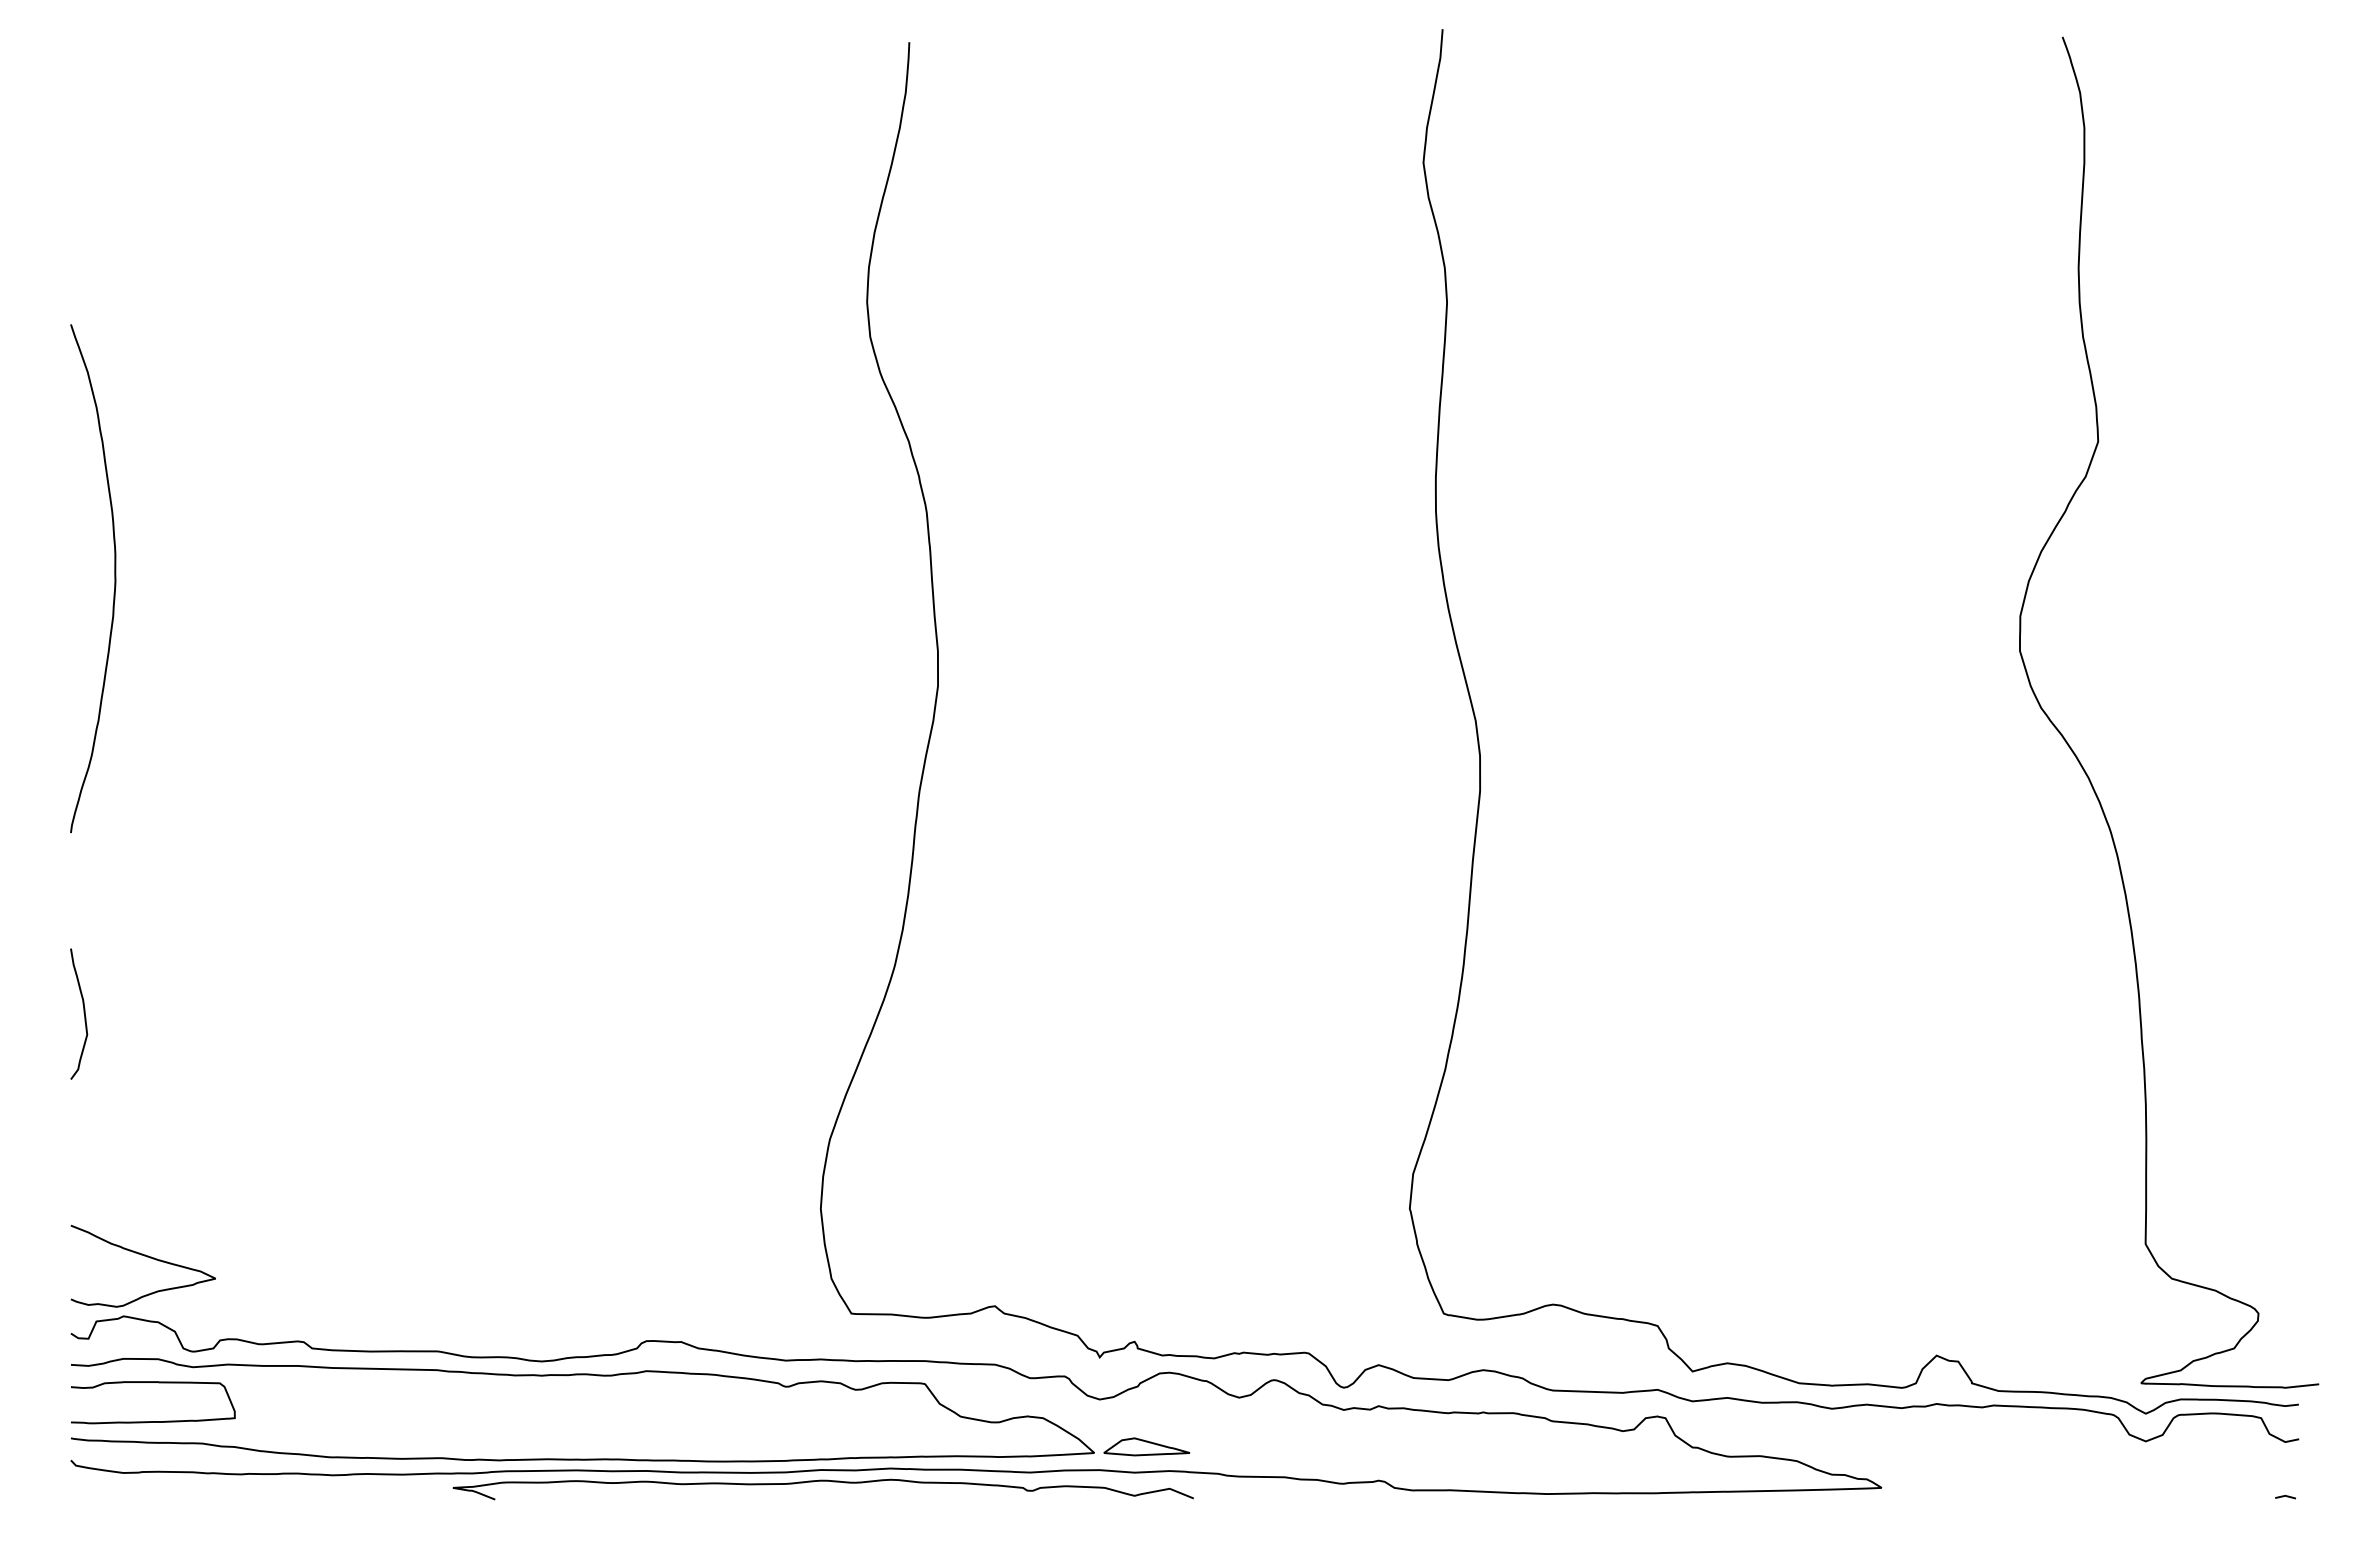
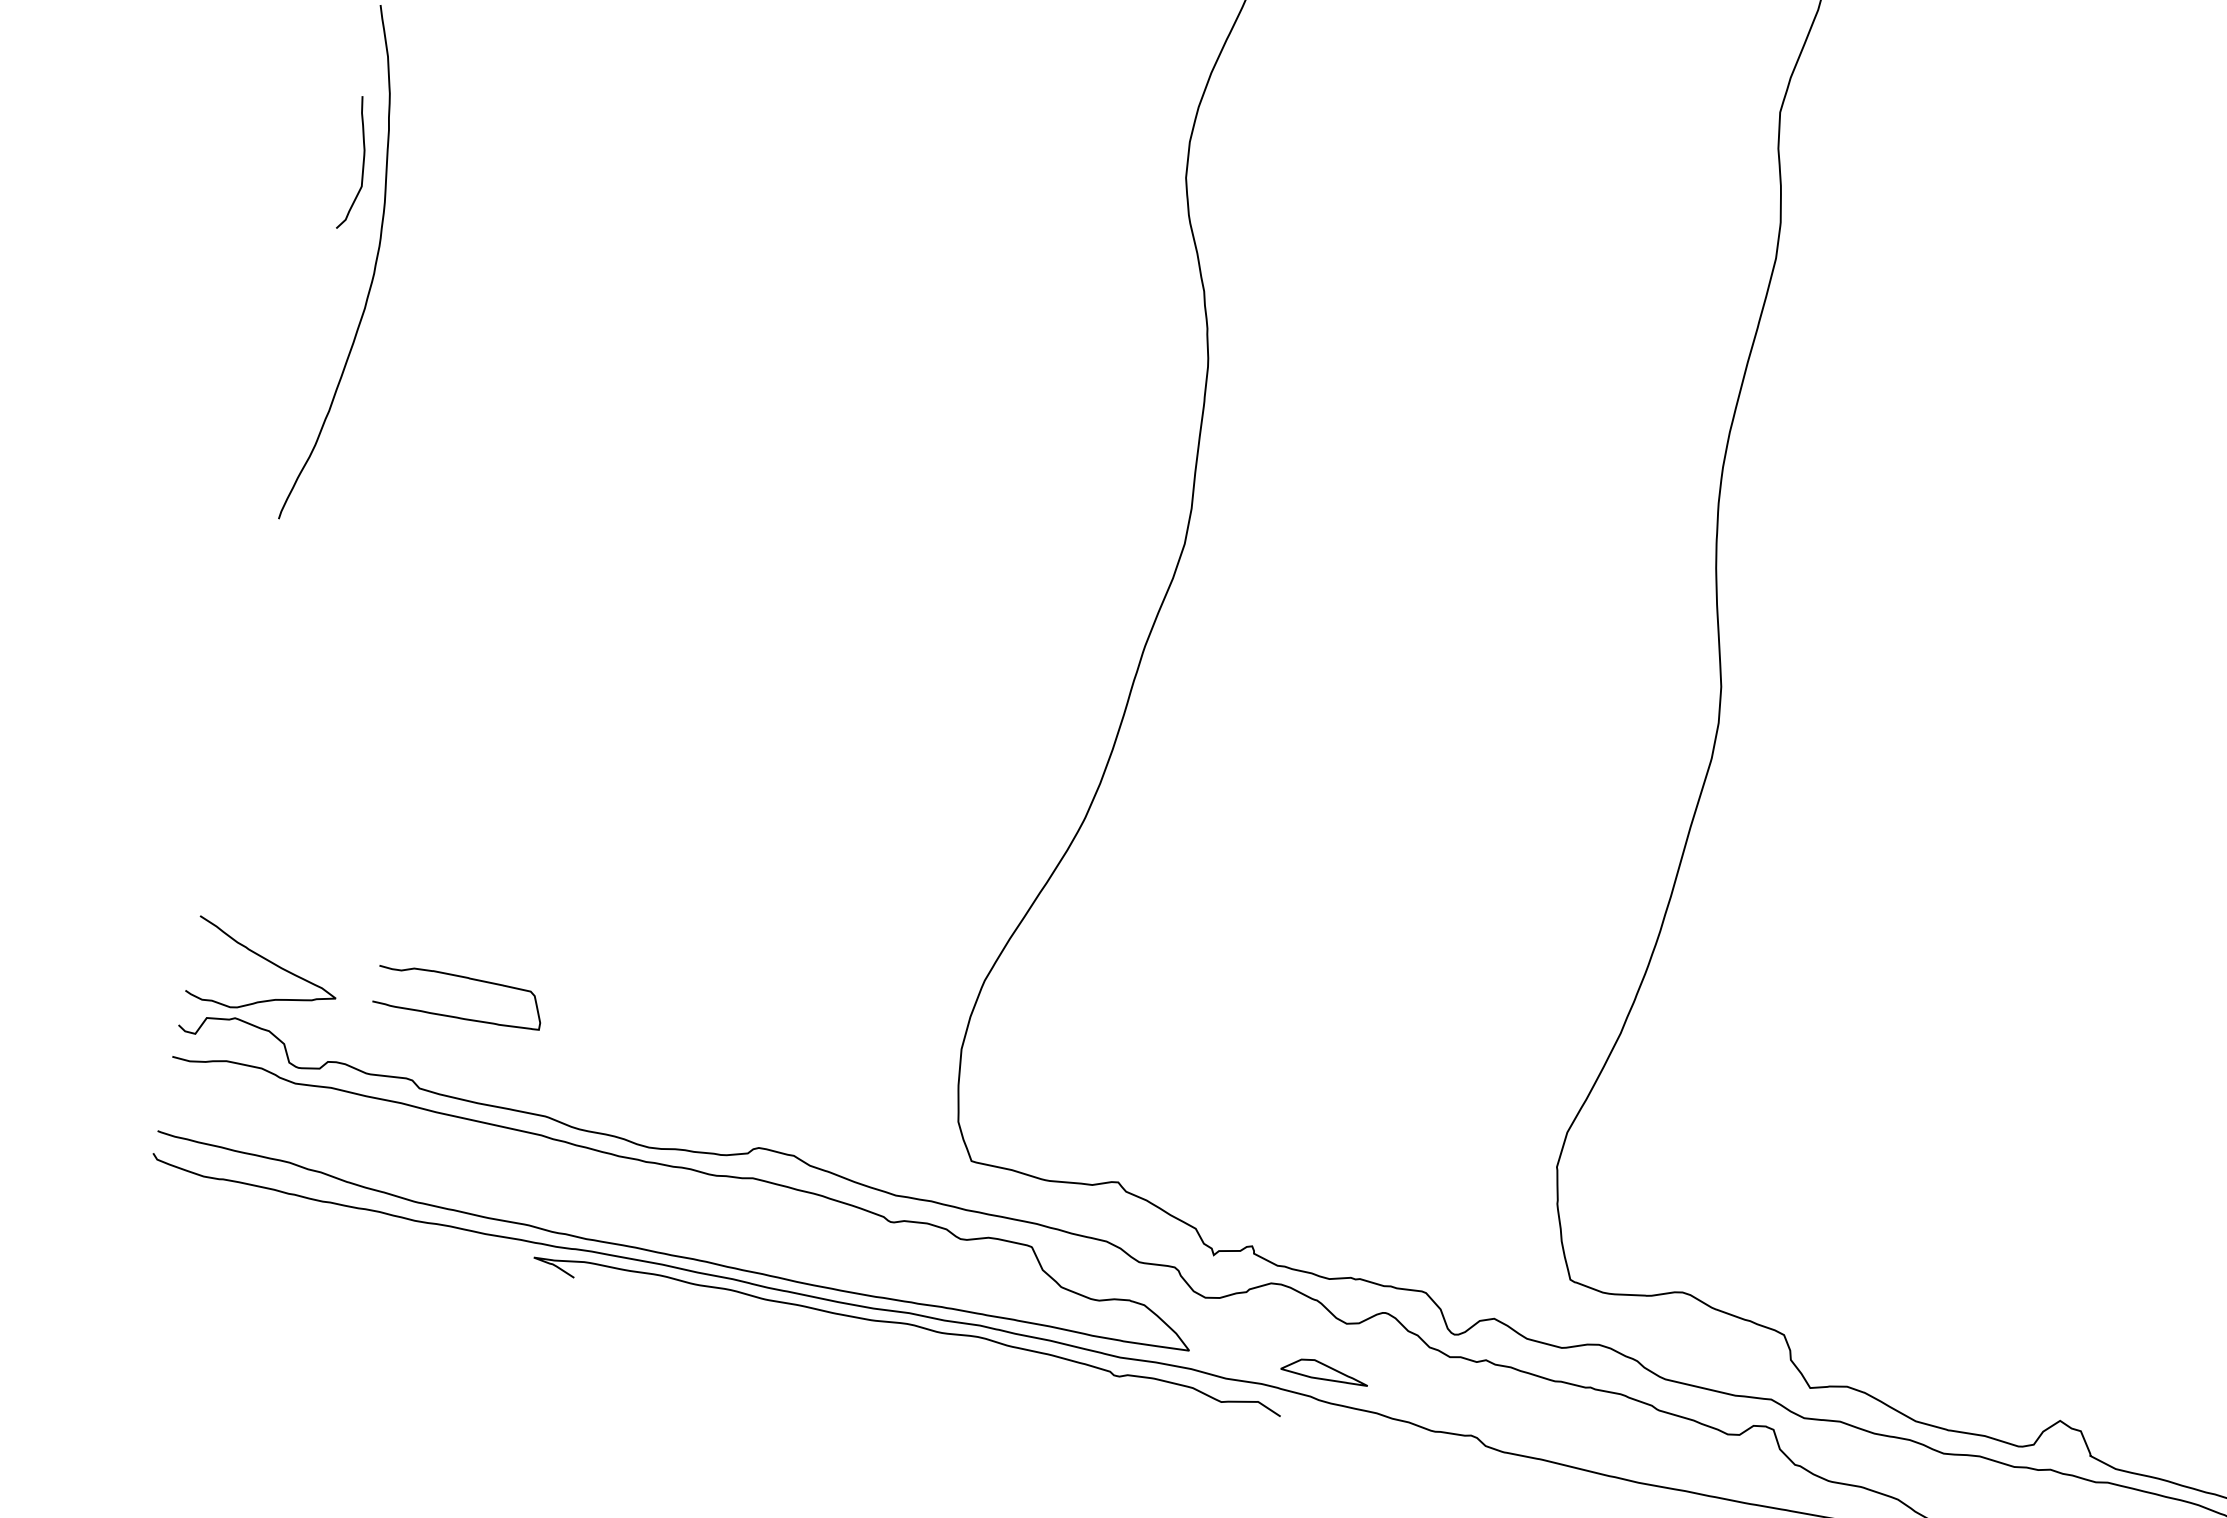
curve: (83, 1013) -> (362, 164), moved
curve: (153, 1421) -> (456, 1016), moved
part: (1146, 1446) -> (1325, 1370), moved

